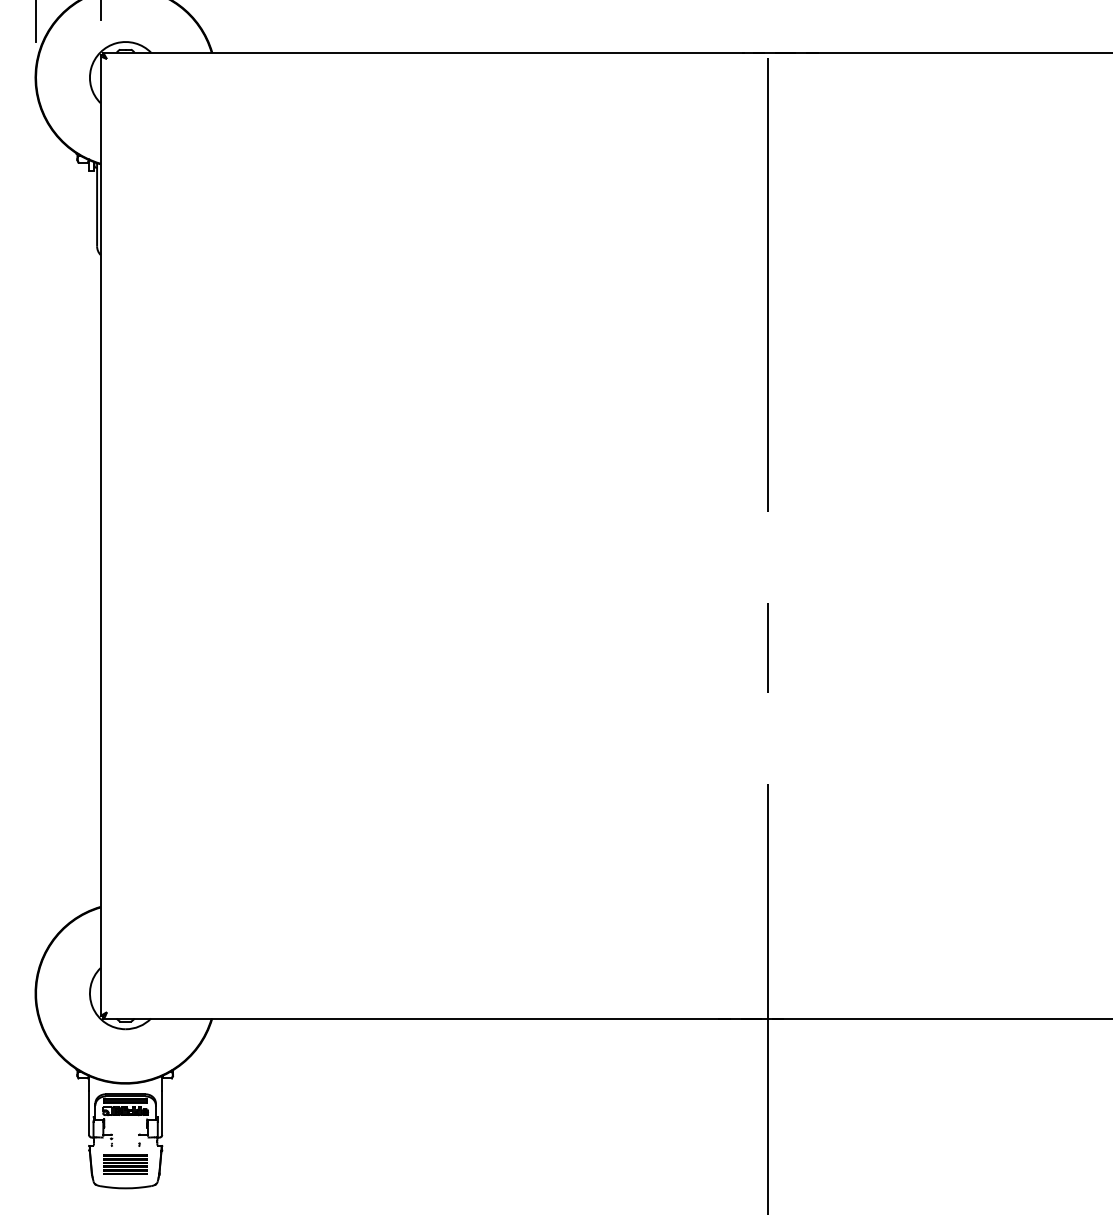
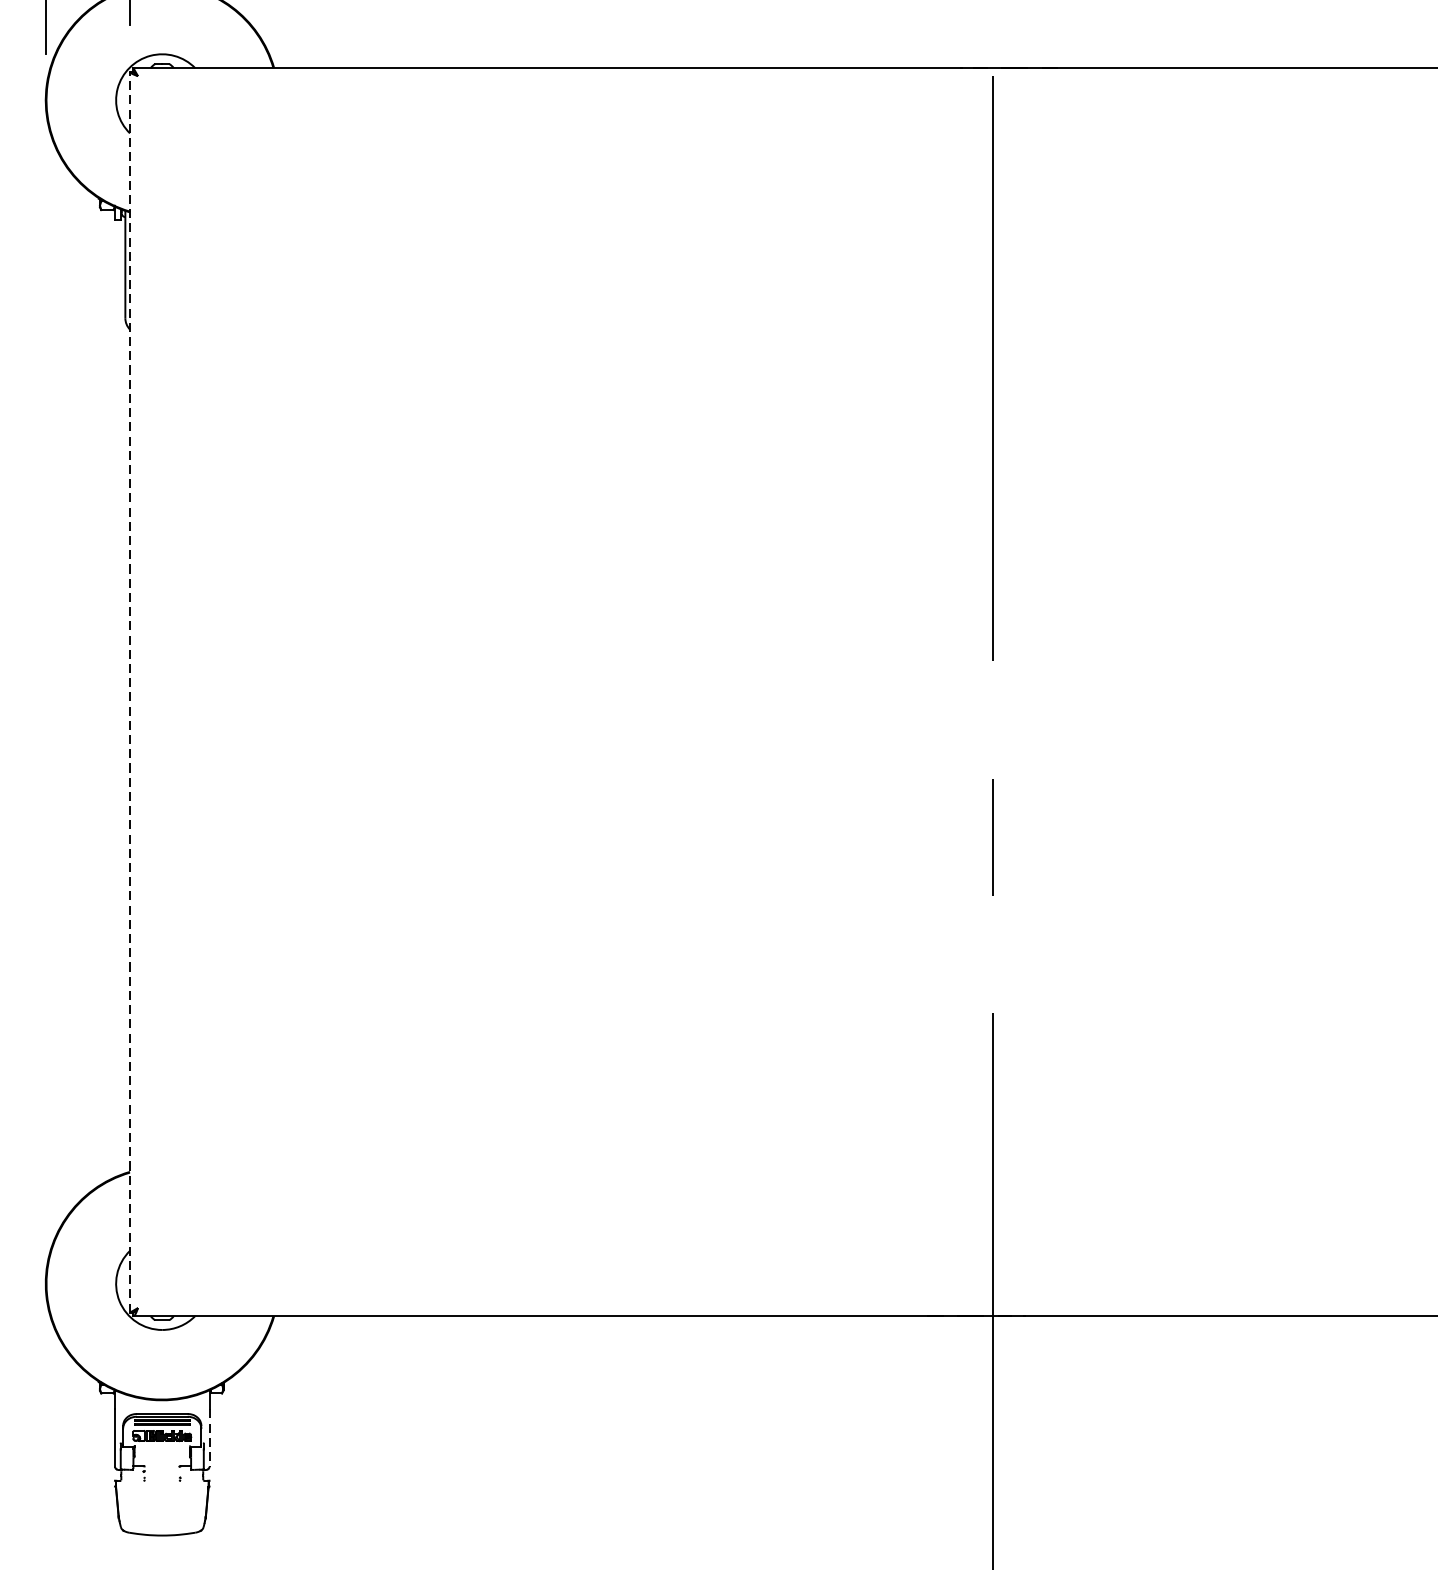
line: (100, 535) -> (129, 691), solid -> dashed
line: (162, 1113) -> (209, 1438), solid -> dashed
part: (125, 1164) -> (162, 1504), removed

